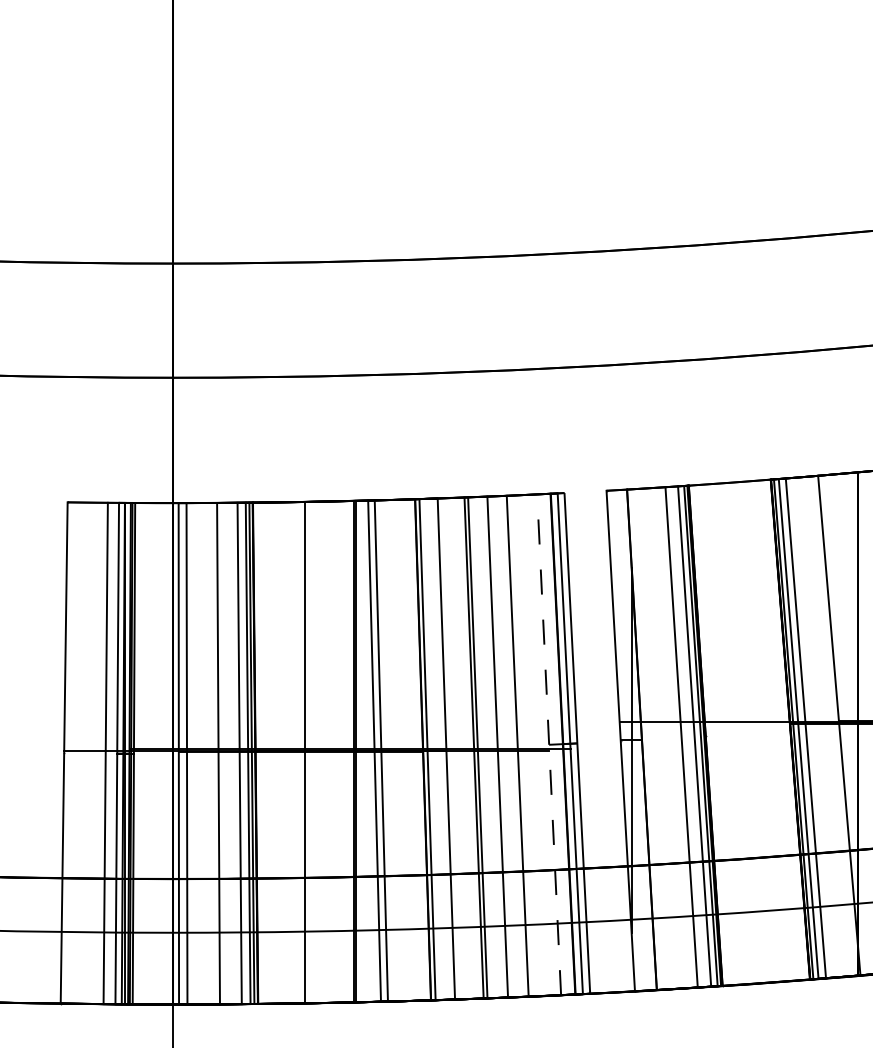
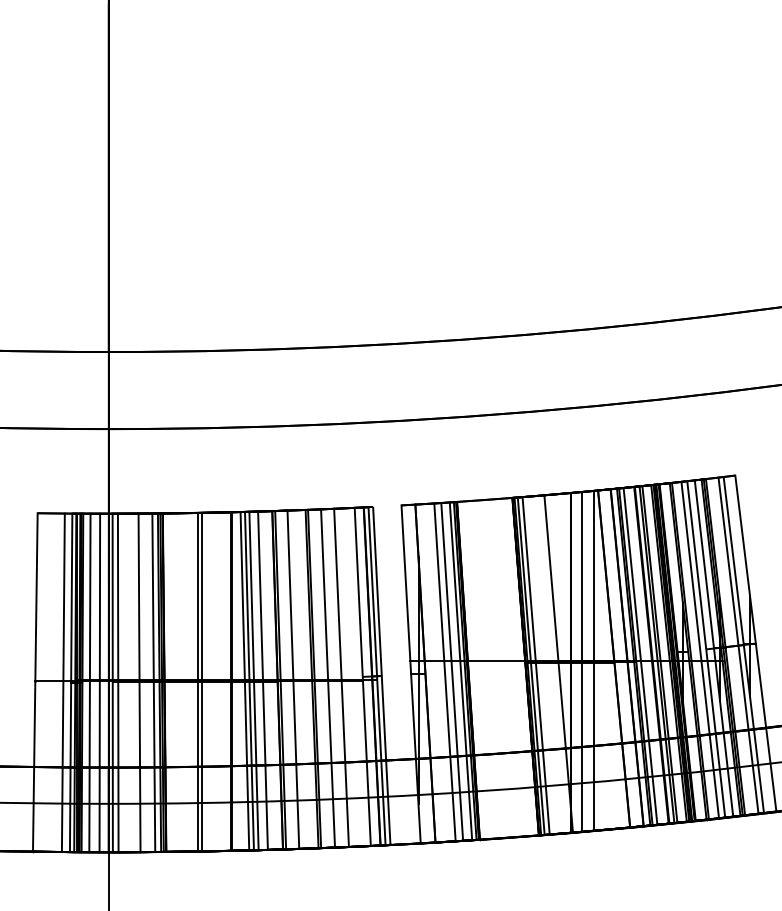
line: (670, 738) -> (444, 672), added
line: (548, 744) -> (362, 676), dashed -> solid
line: (387, 750) -> (253, 680), added
line: (400, 750) -> (262, 680), added
line: (310, 751) -> (201, 681), added
line: (144, 753) -> (89, 682), added
line: (159, 753) -> (99, 682), added

